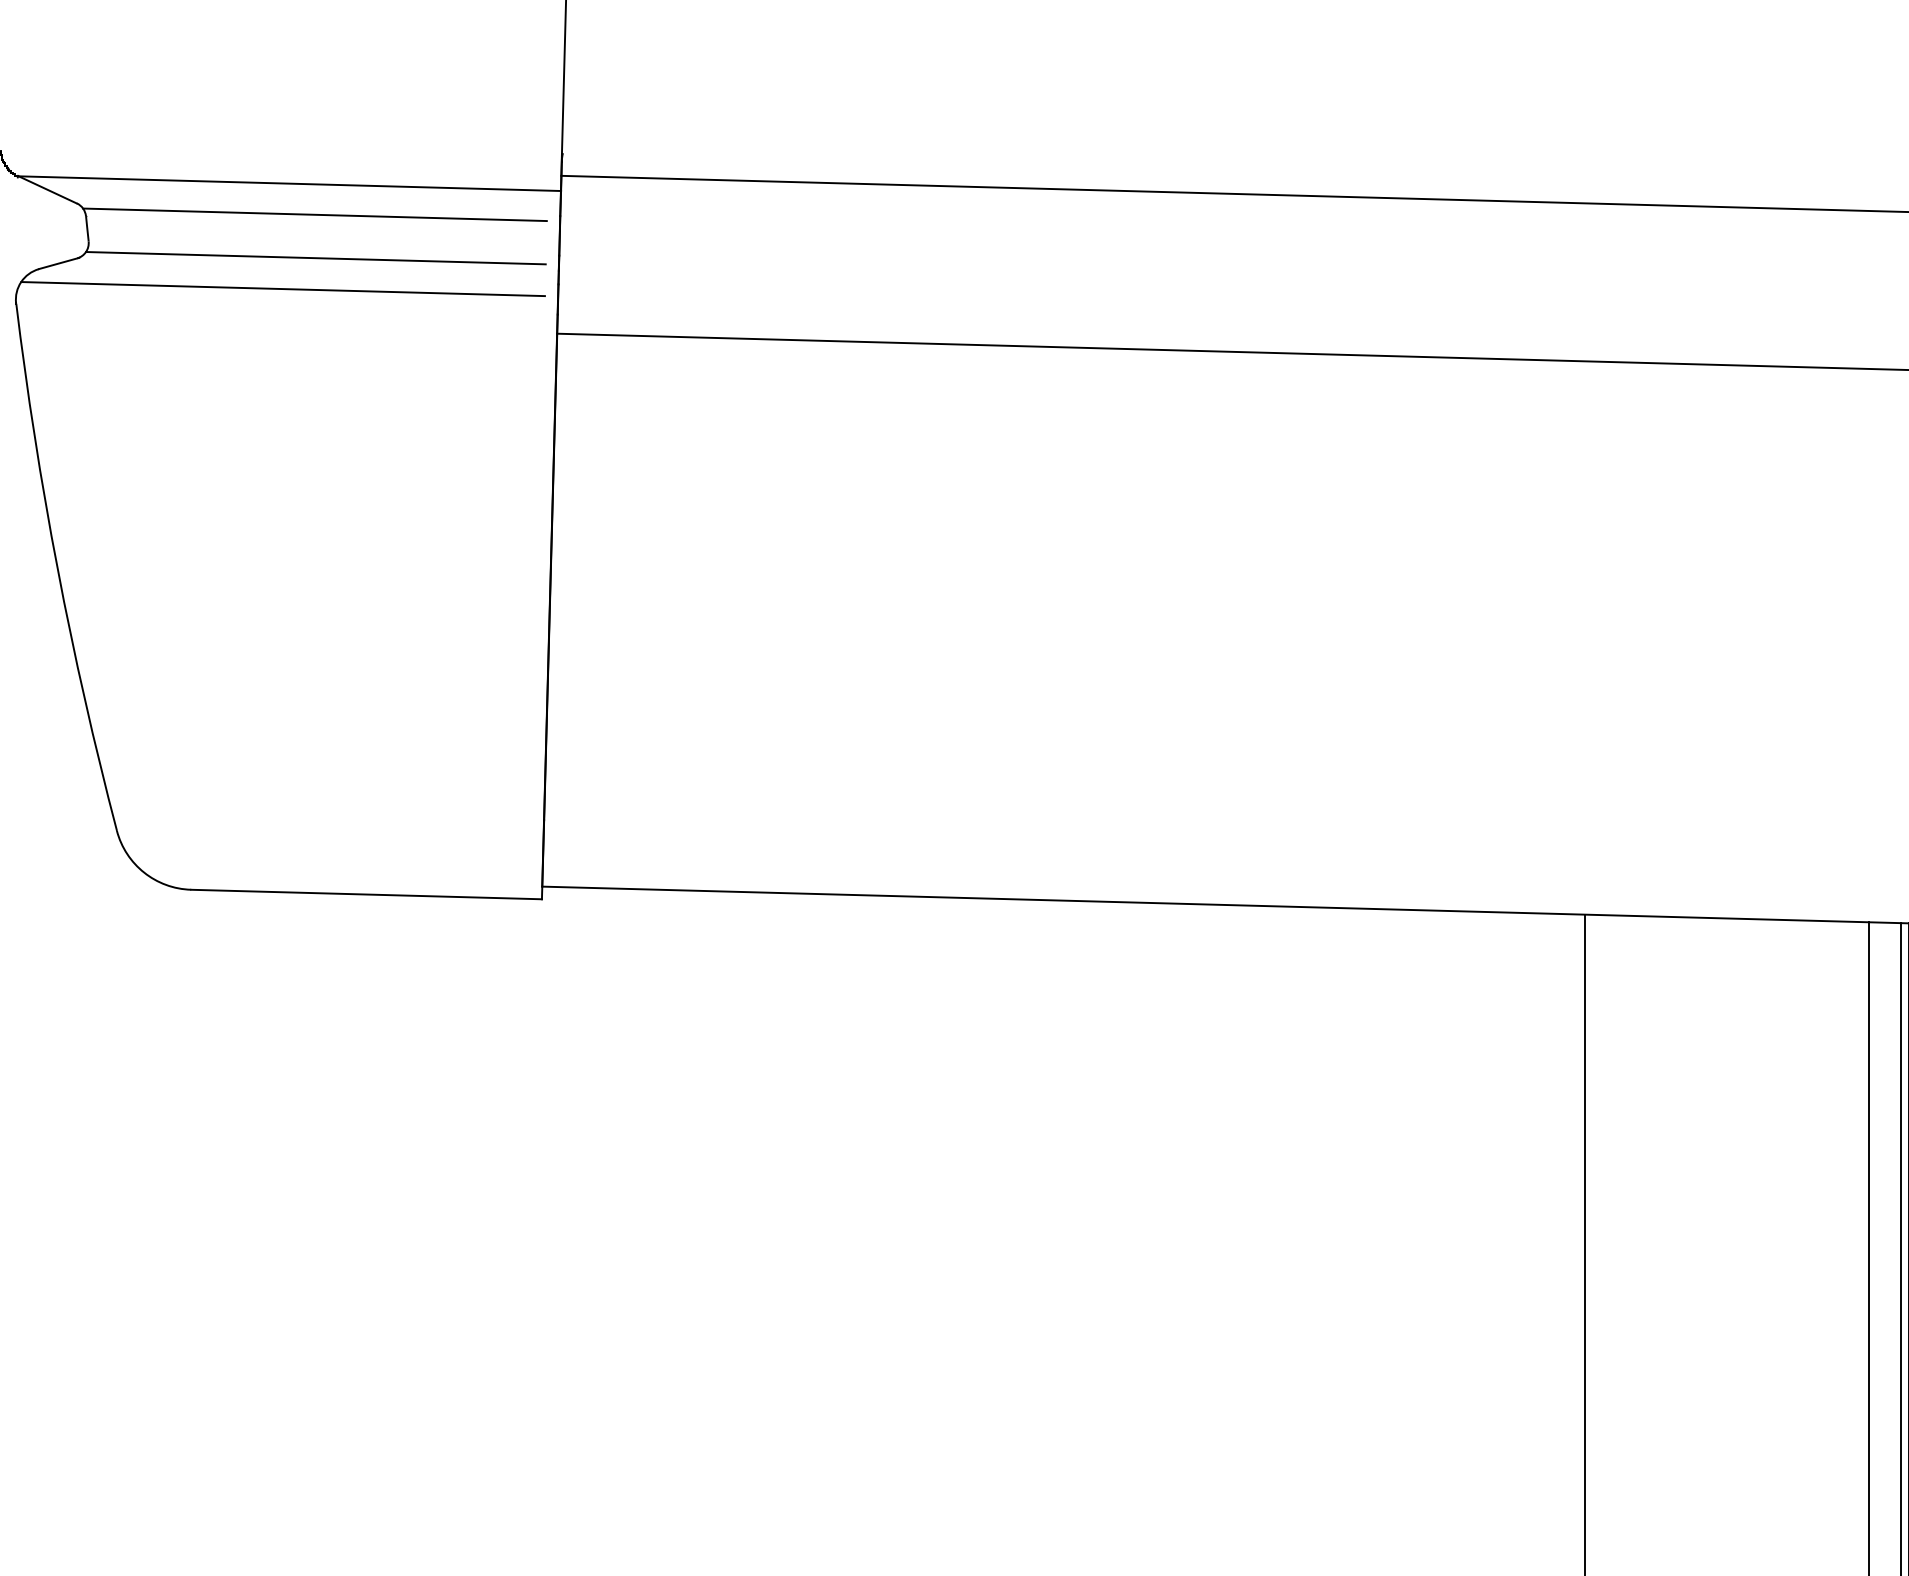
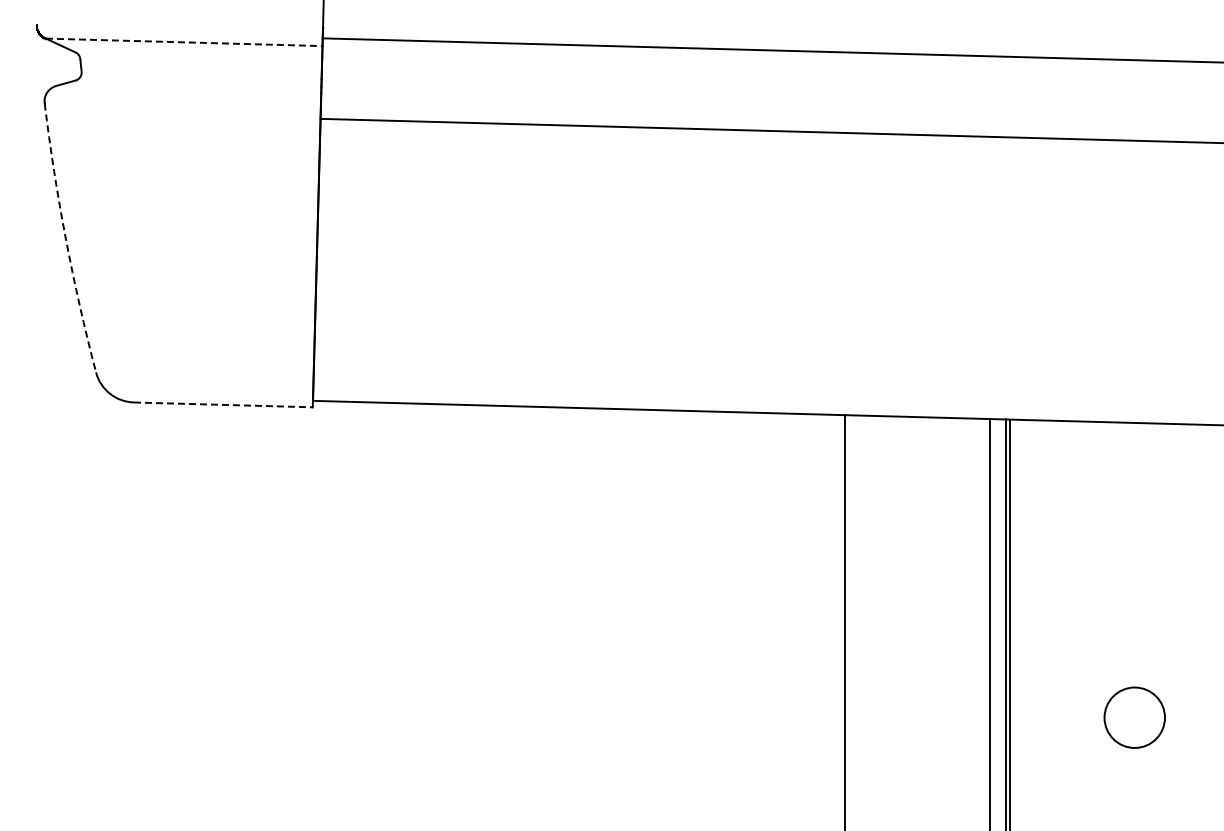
line: (290, 183) -> (184, 42), solid -> dashed
line: (313, 215) -> (196, 58), removed
line: (315, 258) -> (197, 80), removed
line: (282, 287) -> (180, 95), removed
arc: (57, 568) -> (65, 238), solid -> dashed
line: (366, 893) -> (223, 404), solid -> dashed

